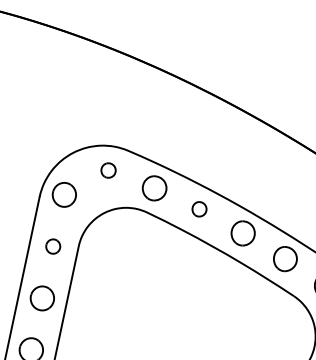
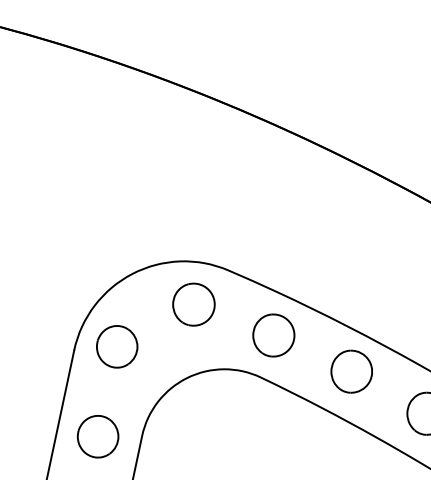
part: (108, 170) -> (193, 304), size x1.67
part: (199, 209) -> (351, 372), size x1.67
part: (52, 246) -> (96, 436), size x1.67

